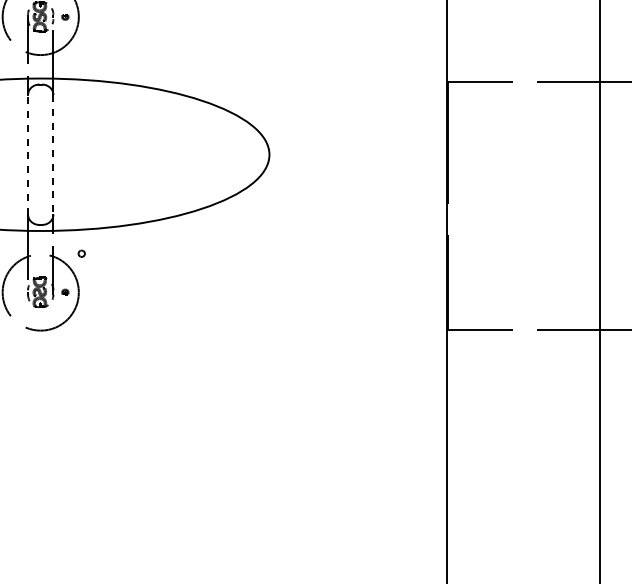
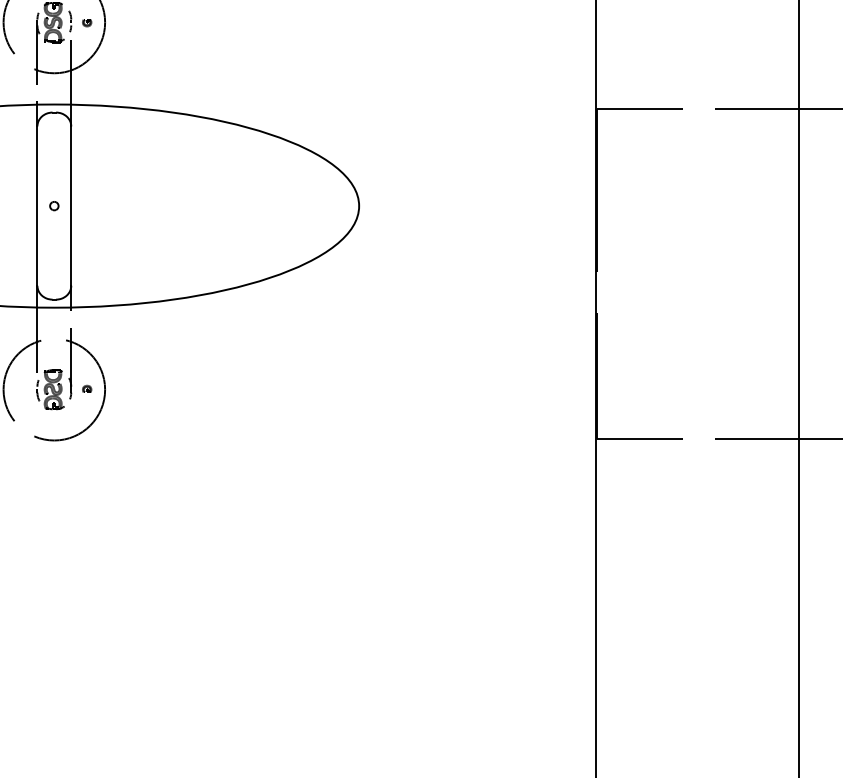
line: (28, 154) -> (38, 205), dashed -> solid
line: (53, 154) -> (71, 205), dashed -> solid
part: (81, 253) -> (54, 205), moved

